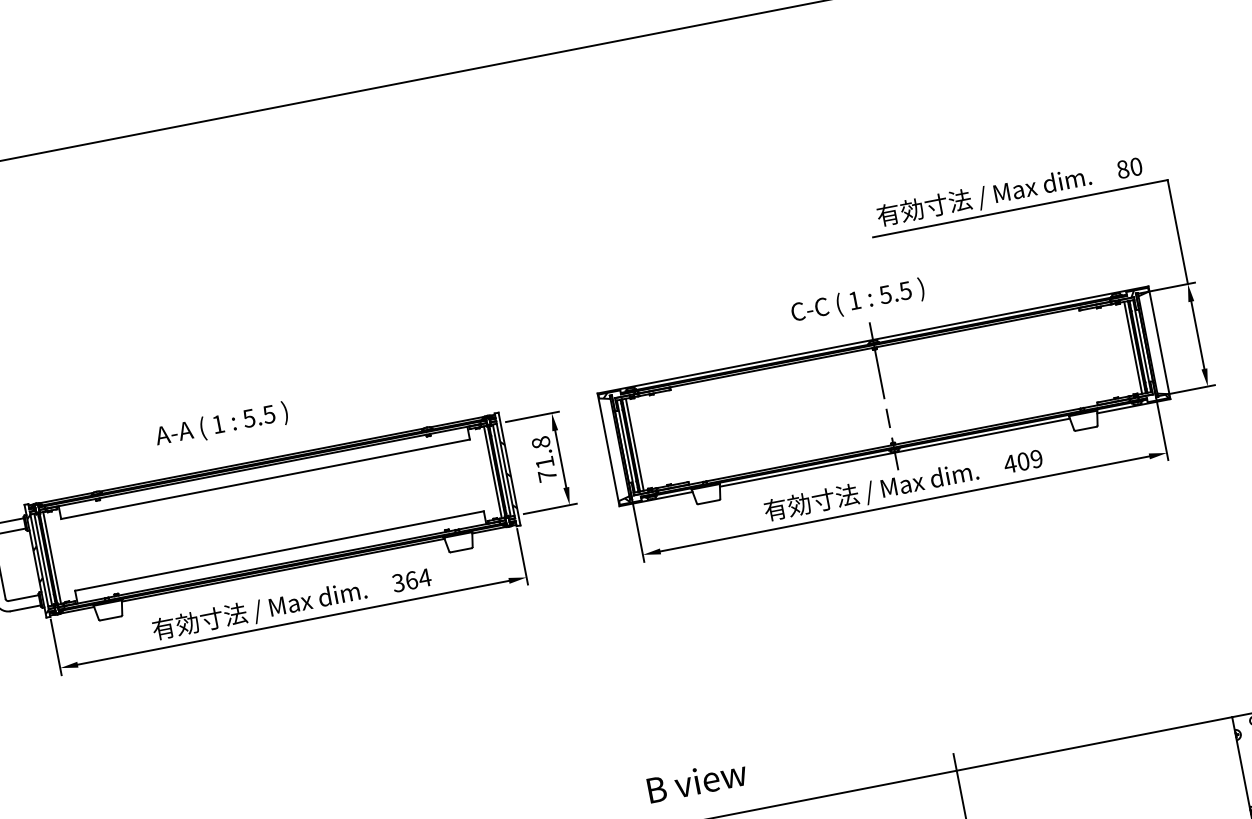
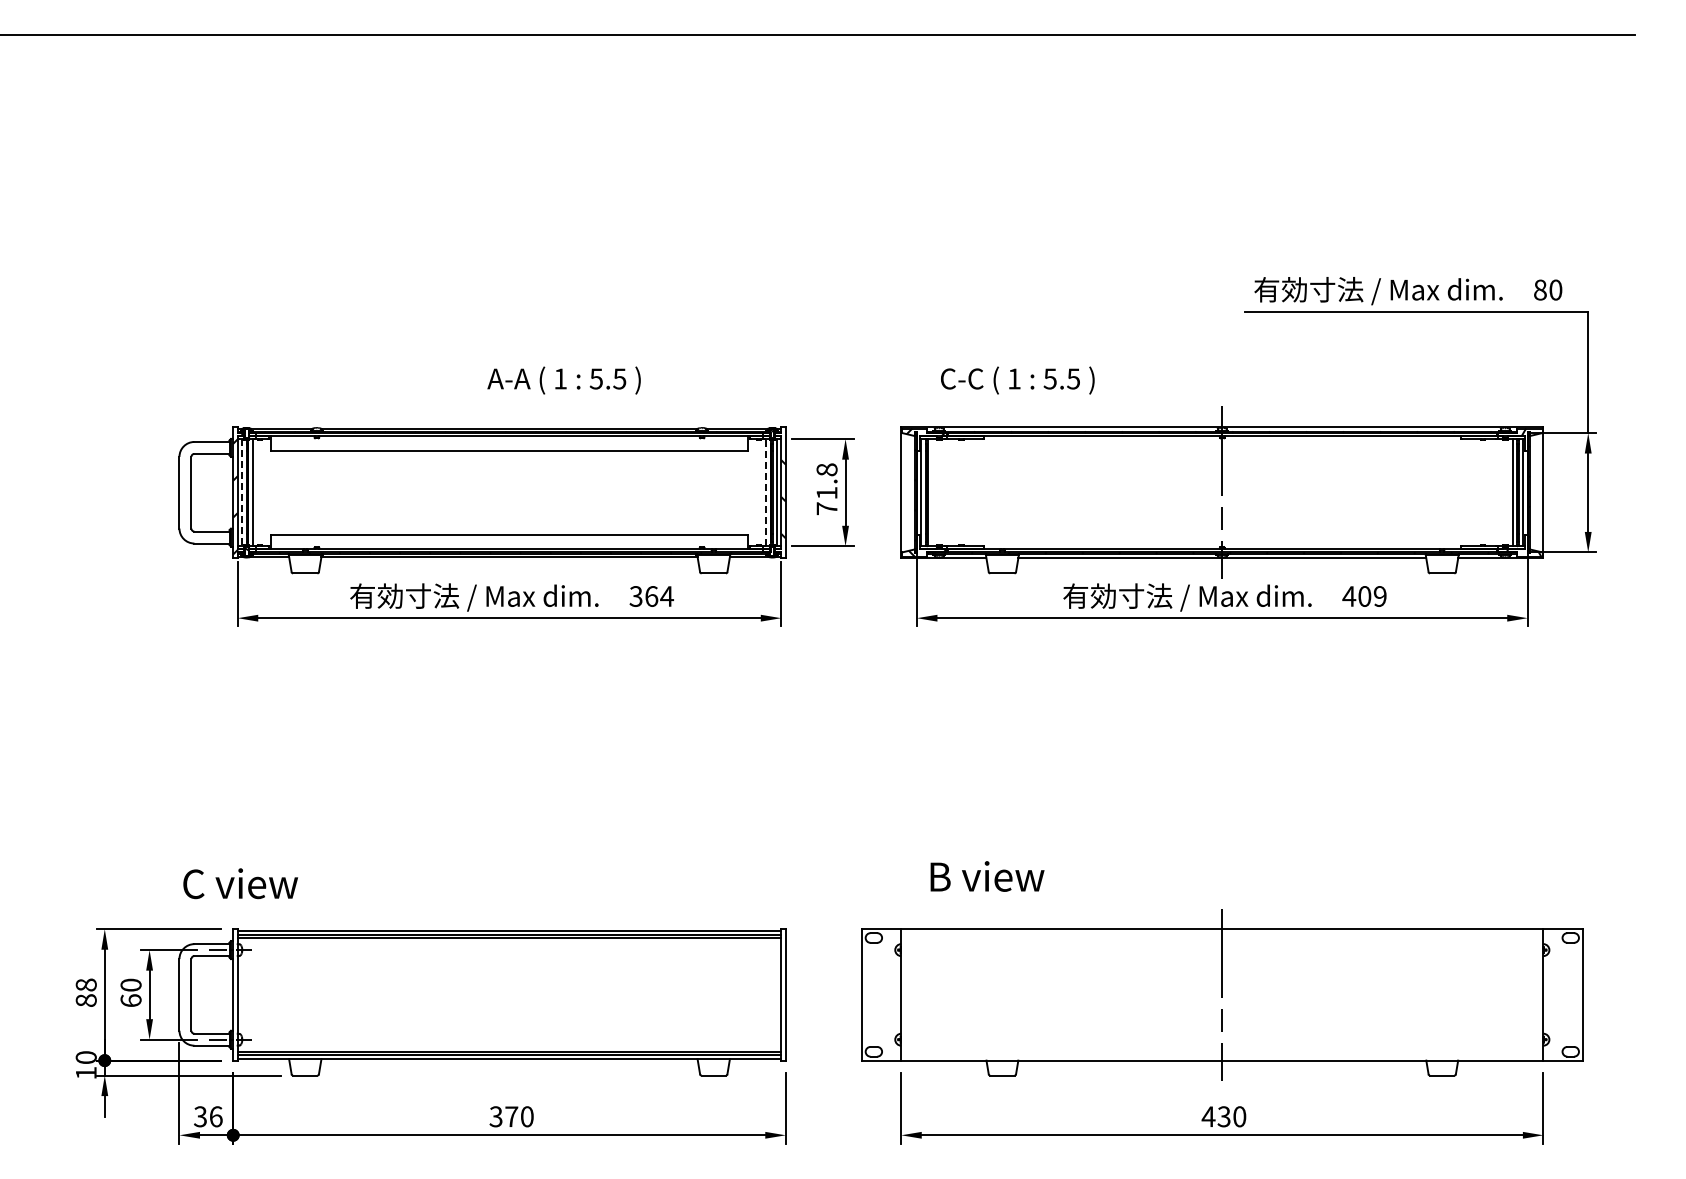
text: (857, 301) -> (1017, 380), moved
text: (221, 425) -> (563, 380), moved
line: (634, 444) -> (931, 492), removed
line: (492, 472) -> (766, 492), solid -> dashed
line: (43, 559) -> (242, 492), solid -> dashed
text: (697, 781) -> (987, 876), moved

